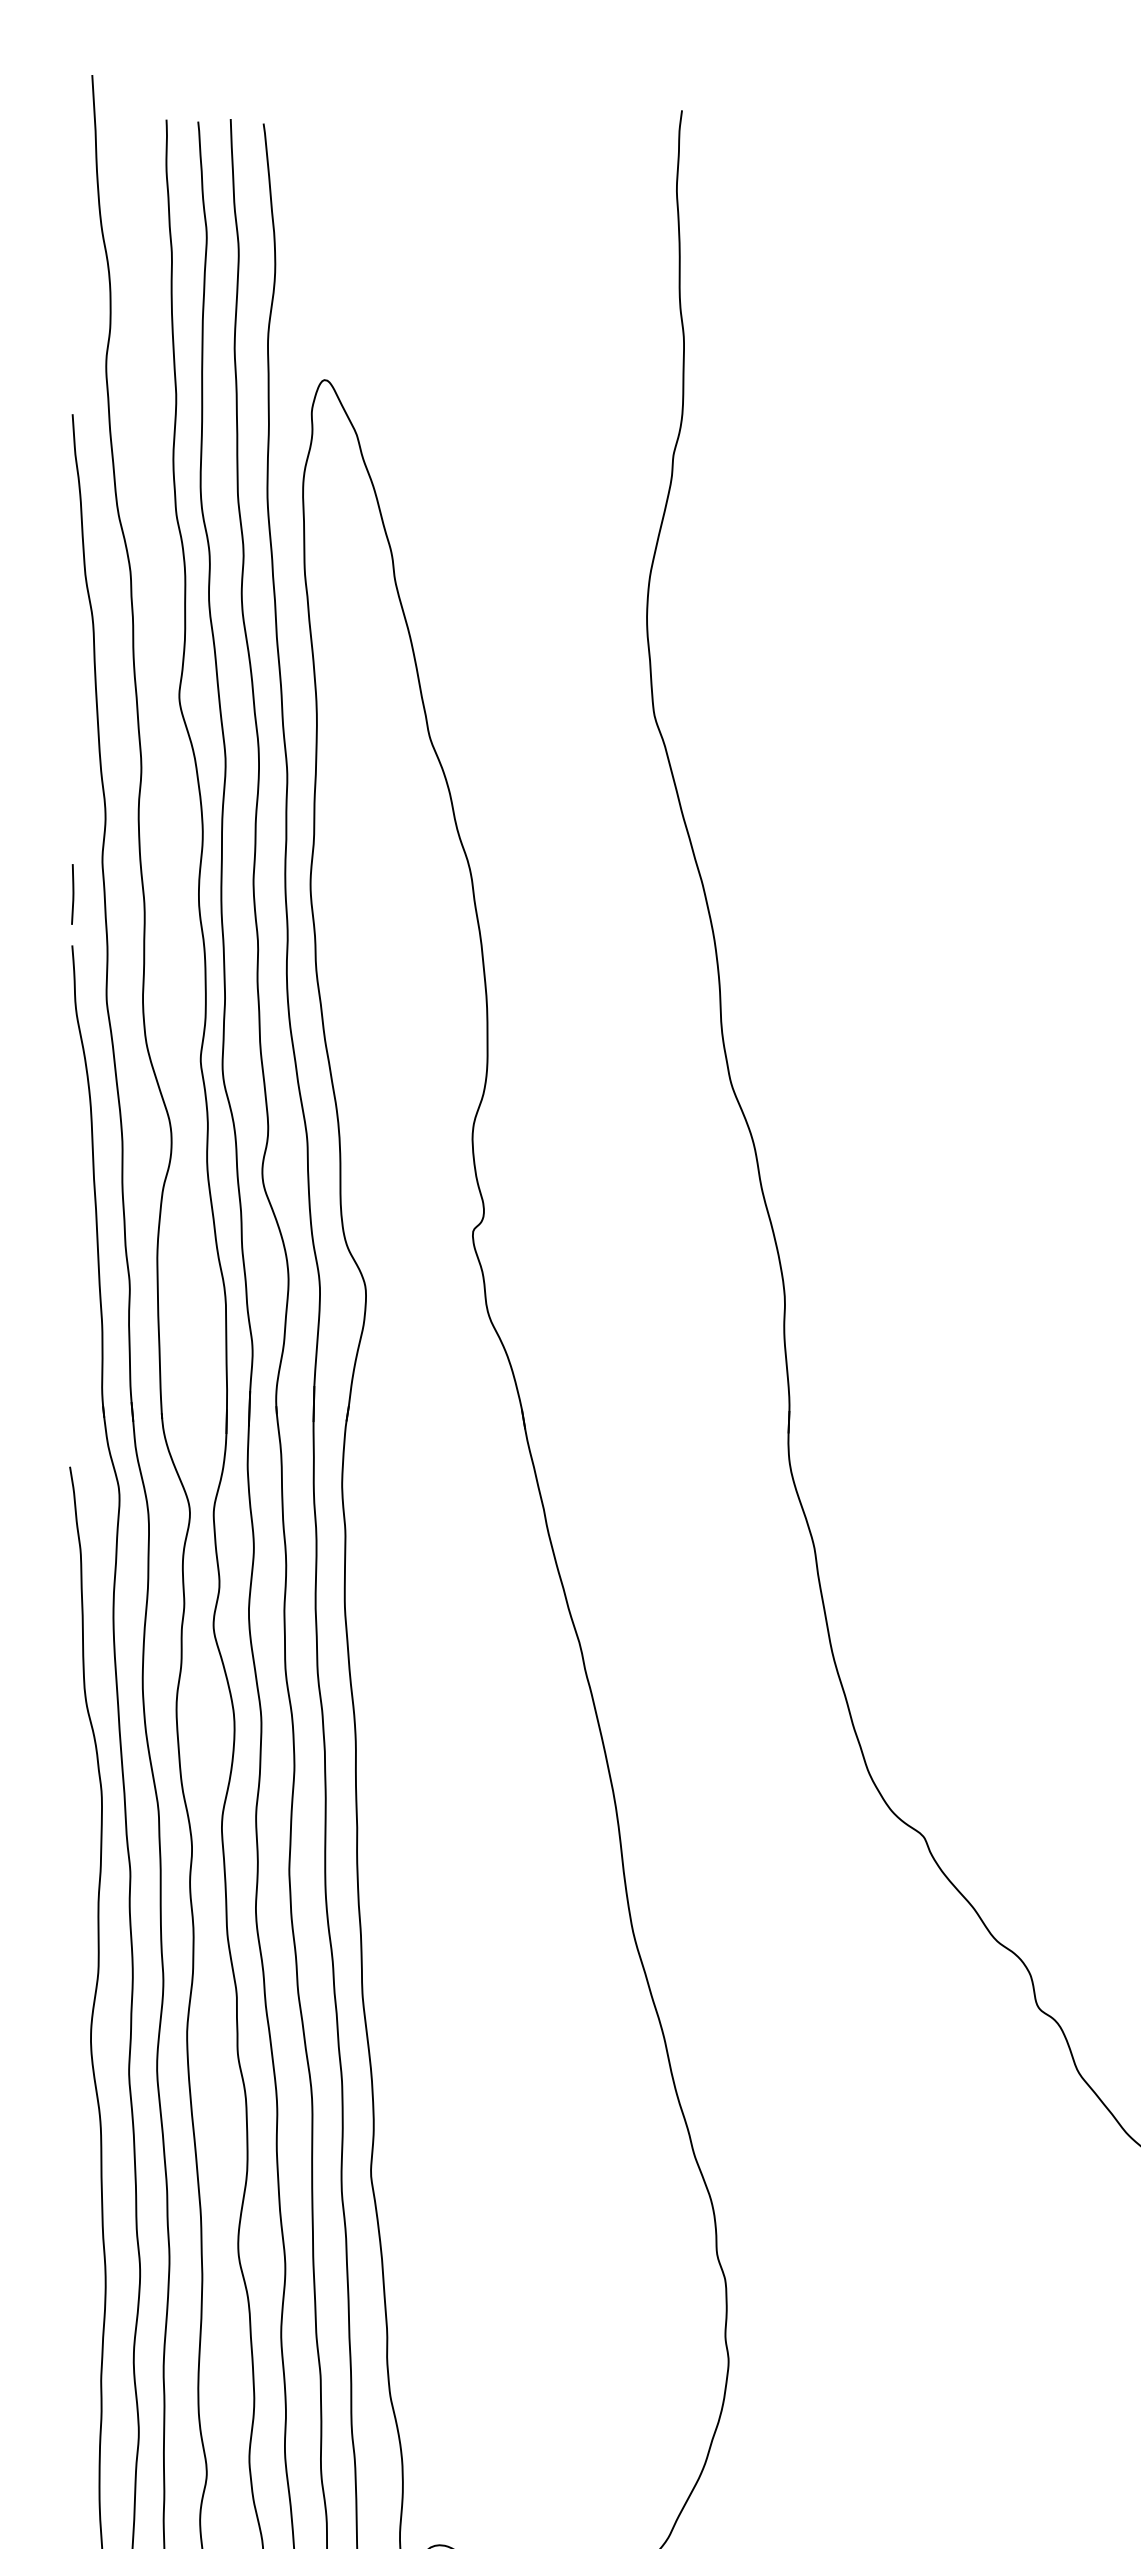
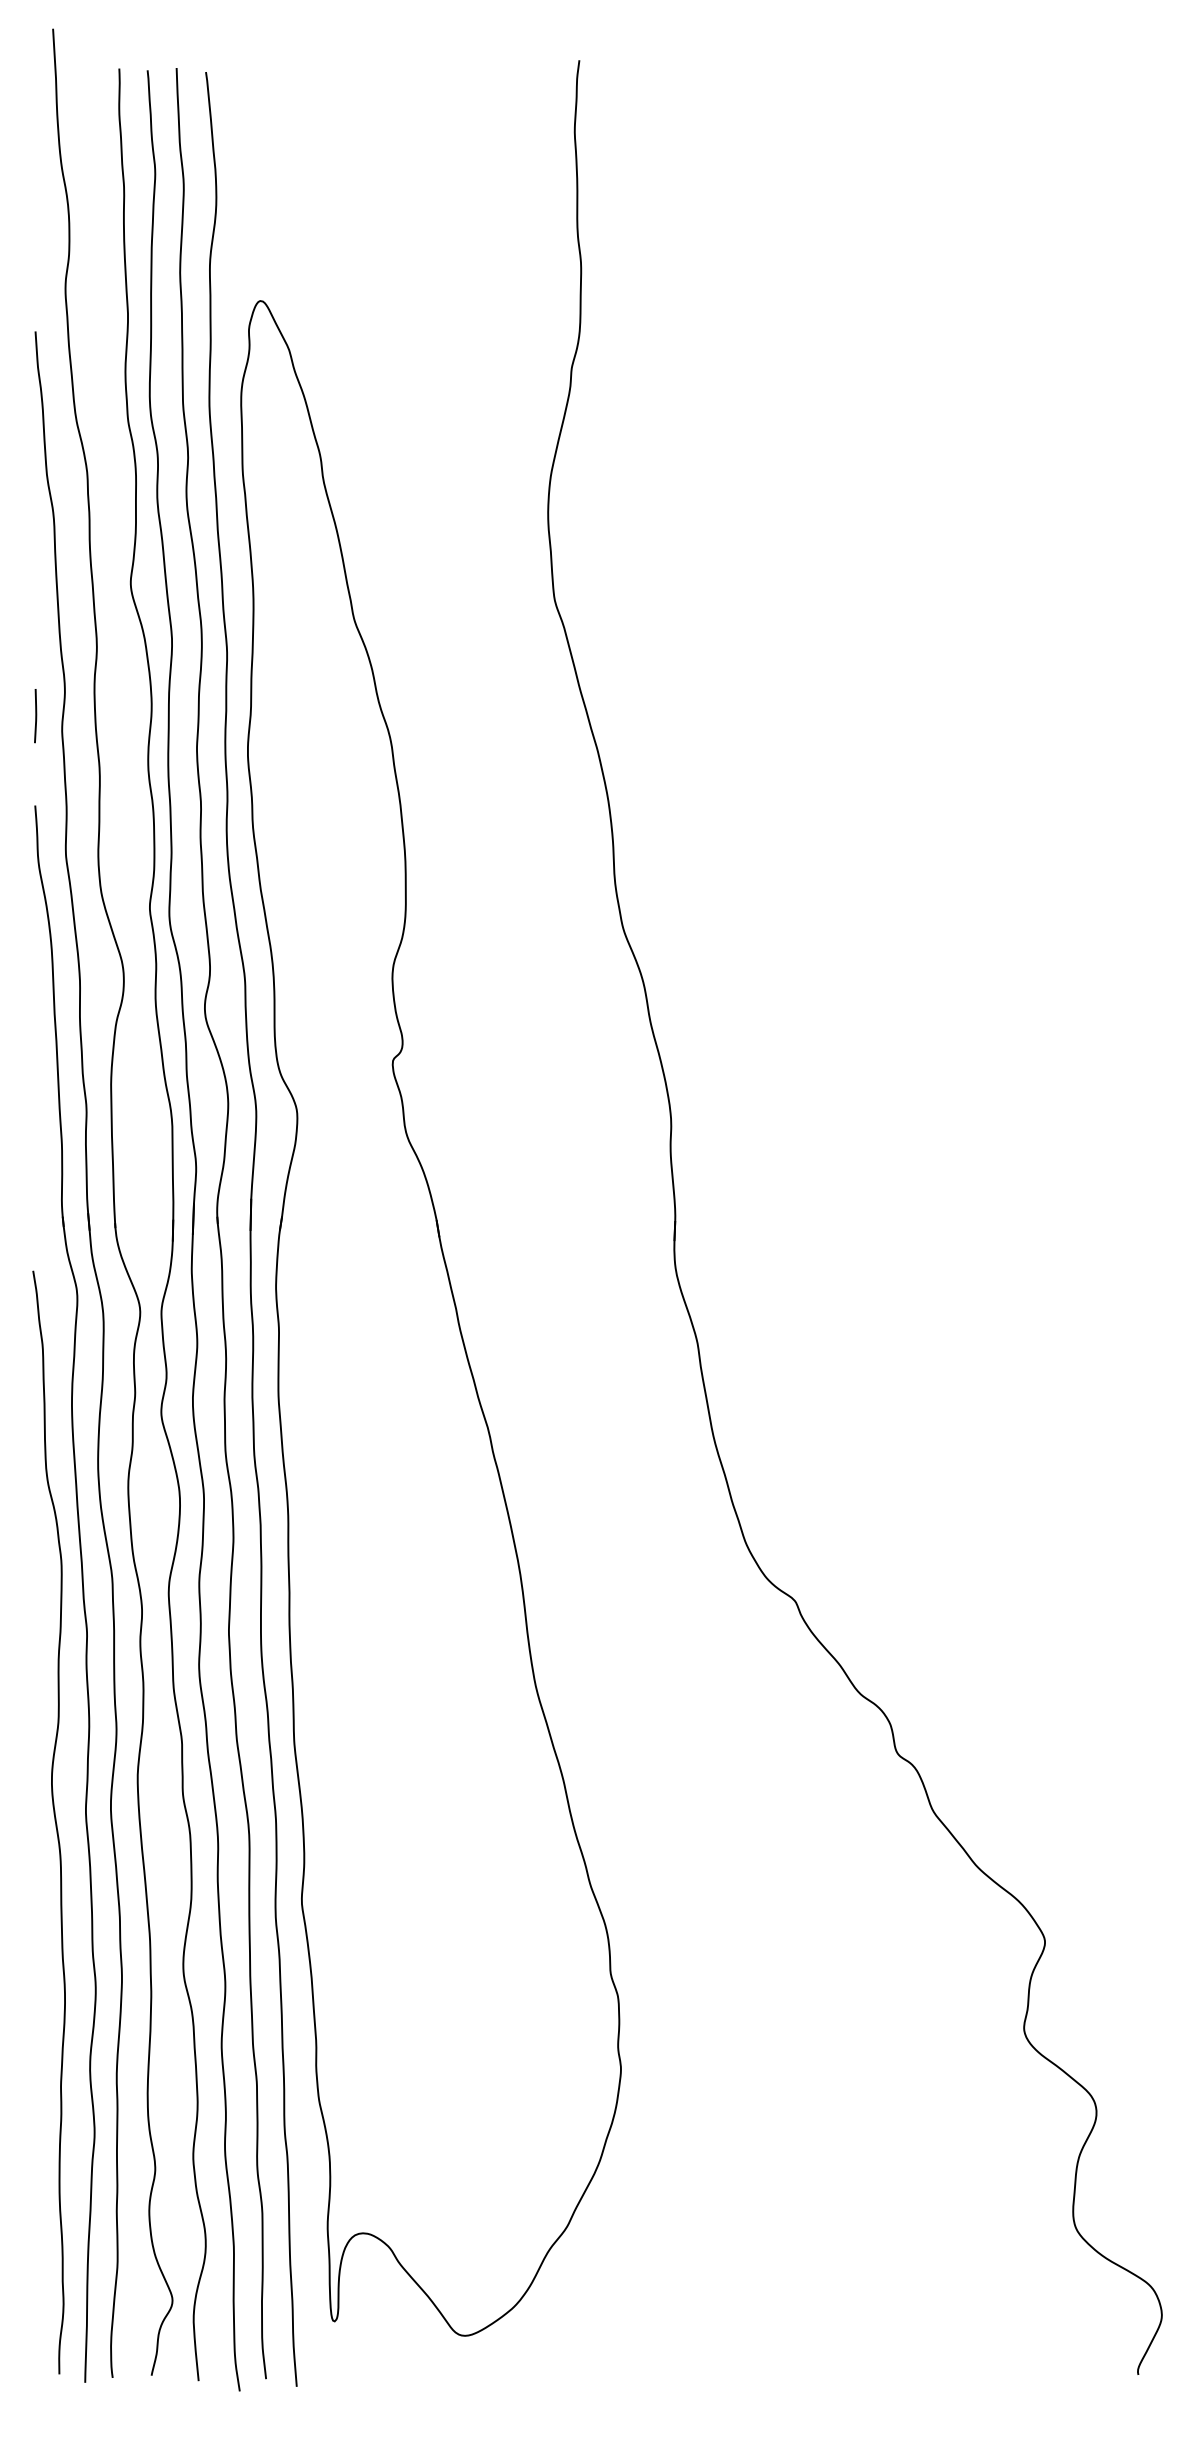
line: (72, 894) -> (35, 716), moved

